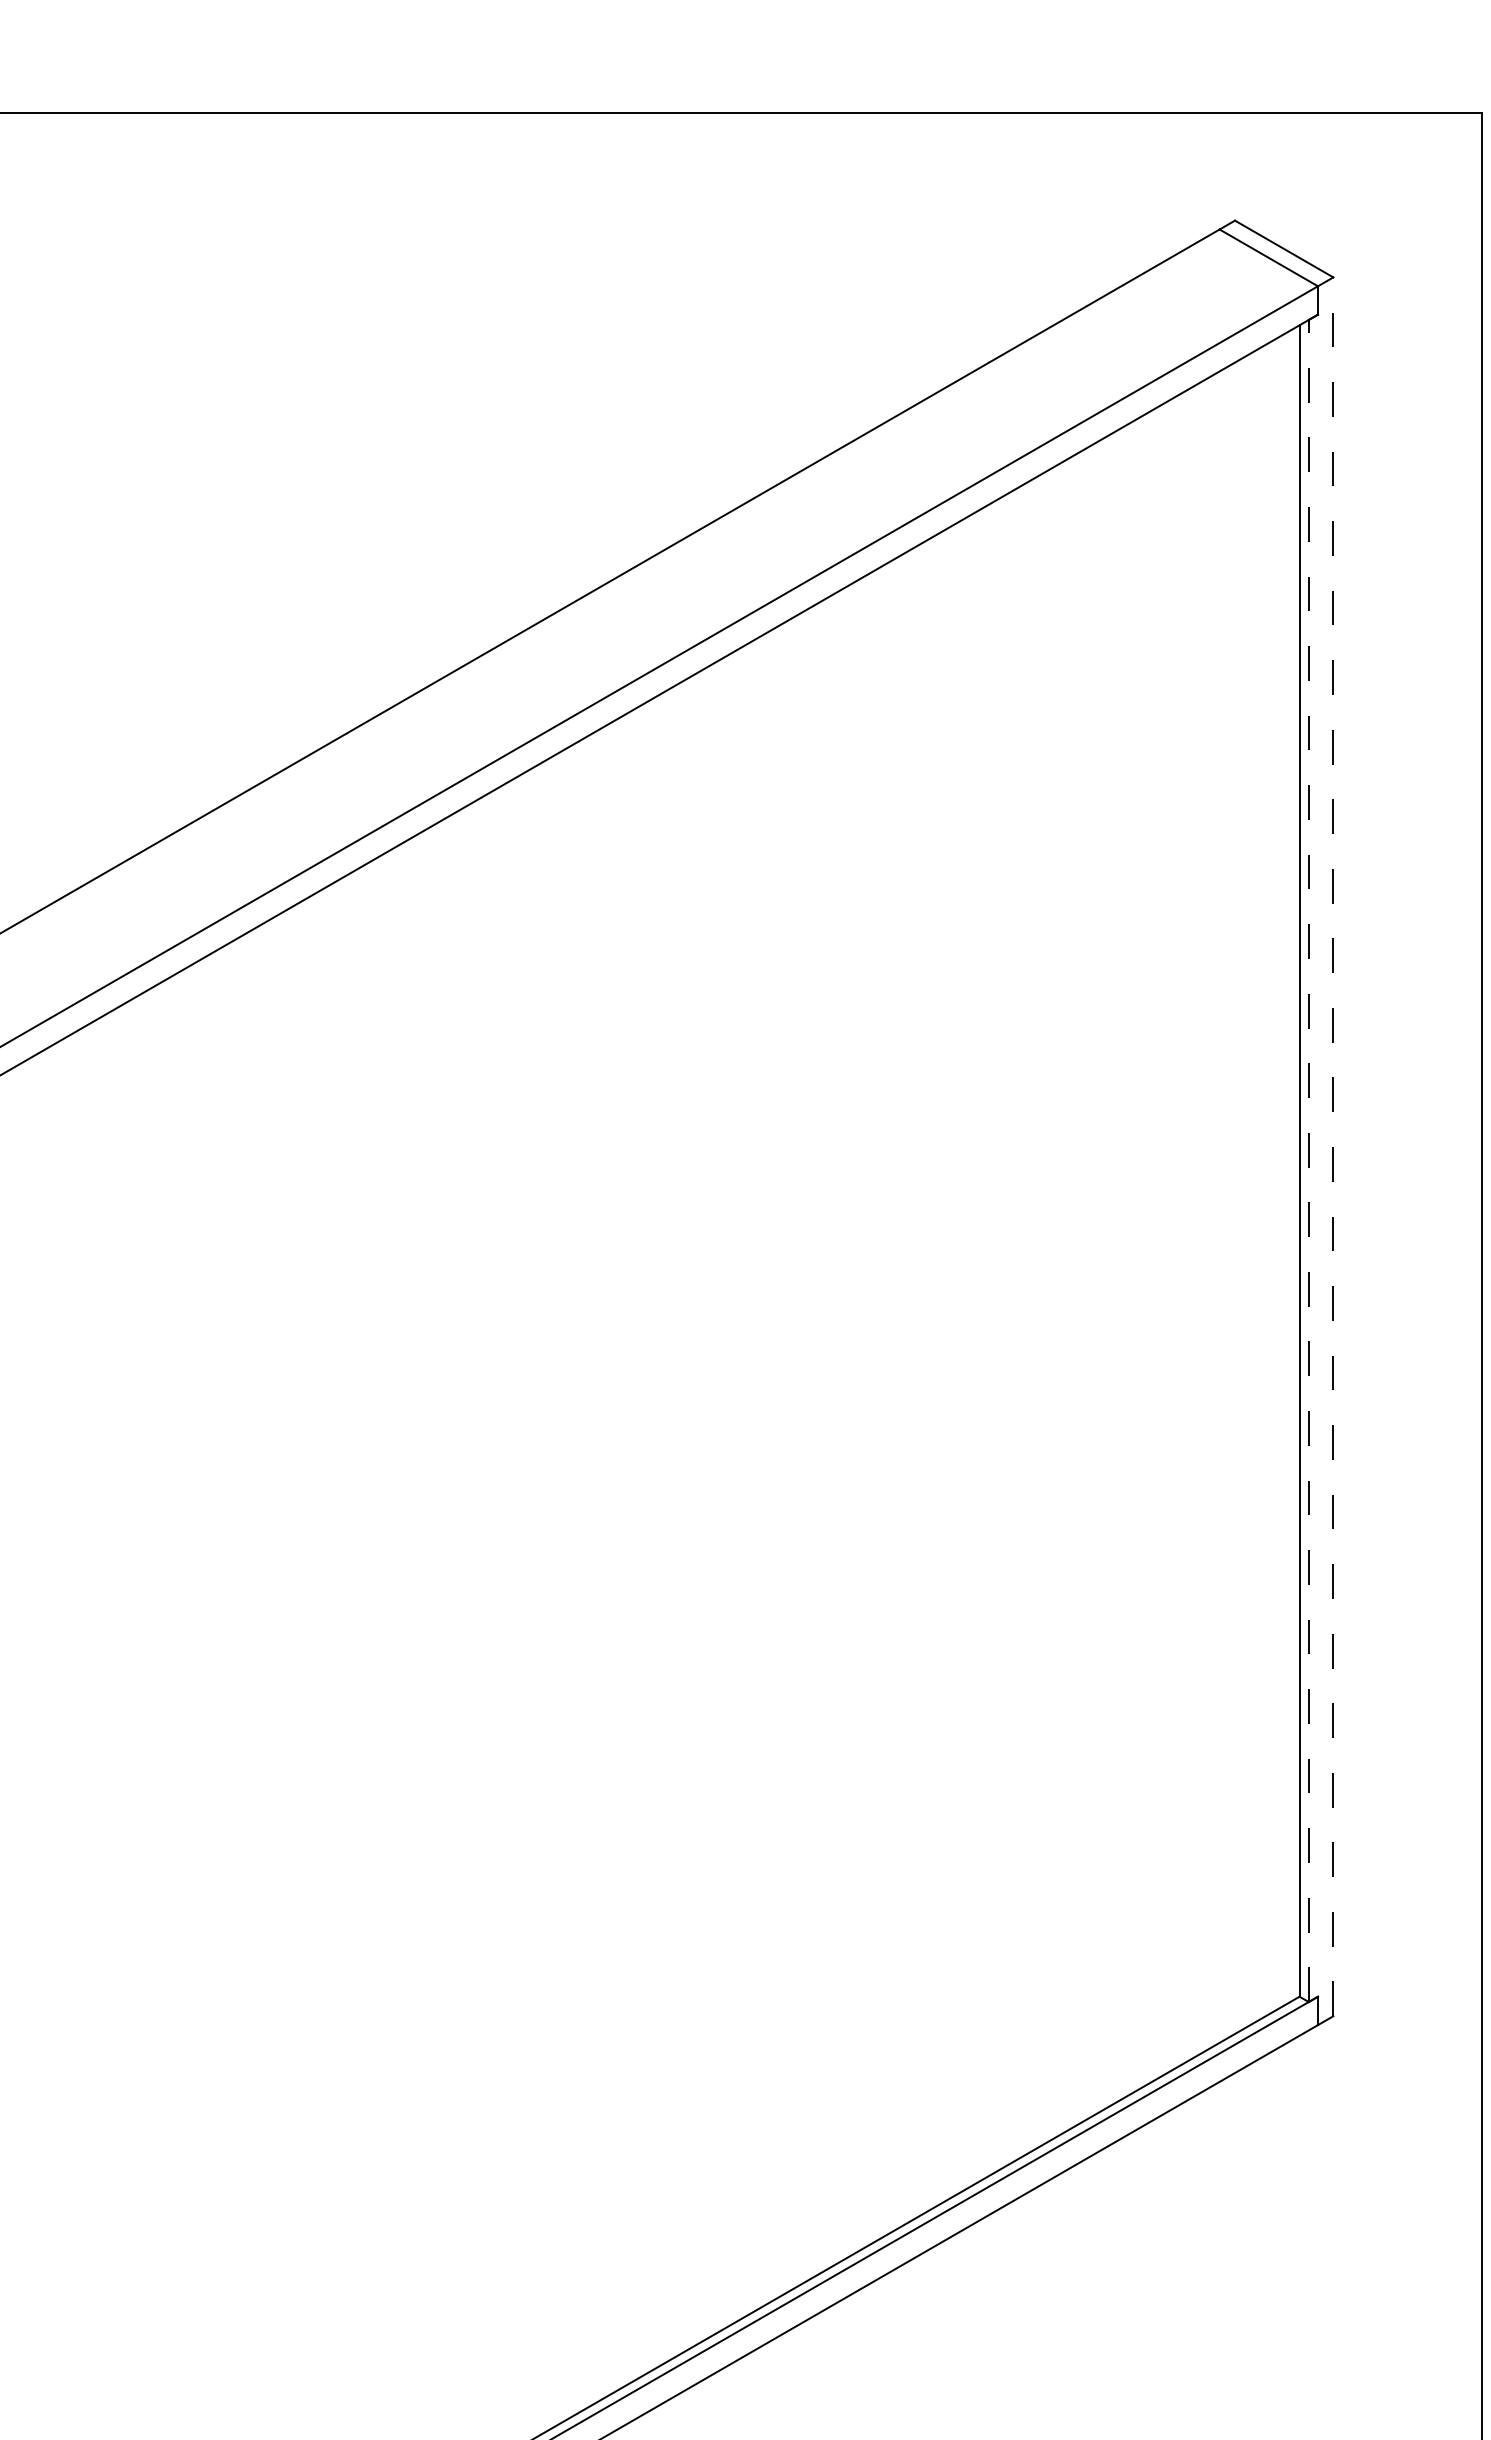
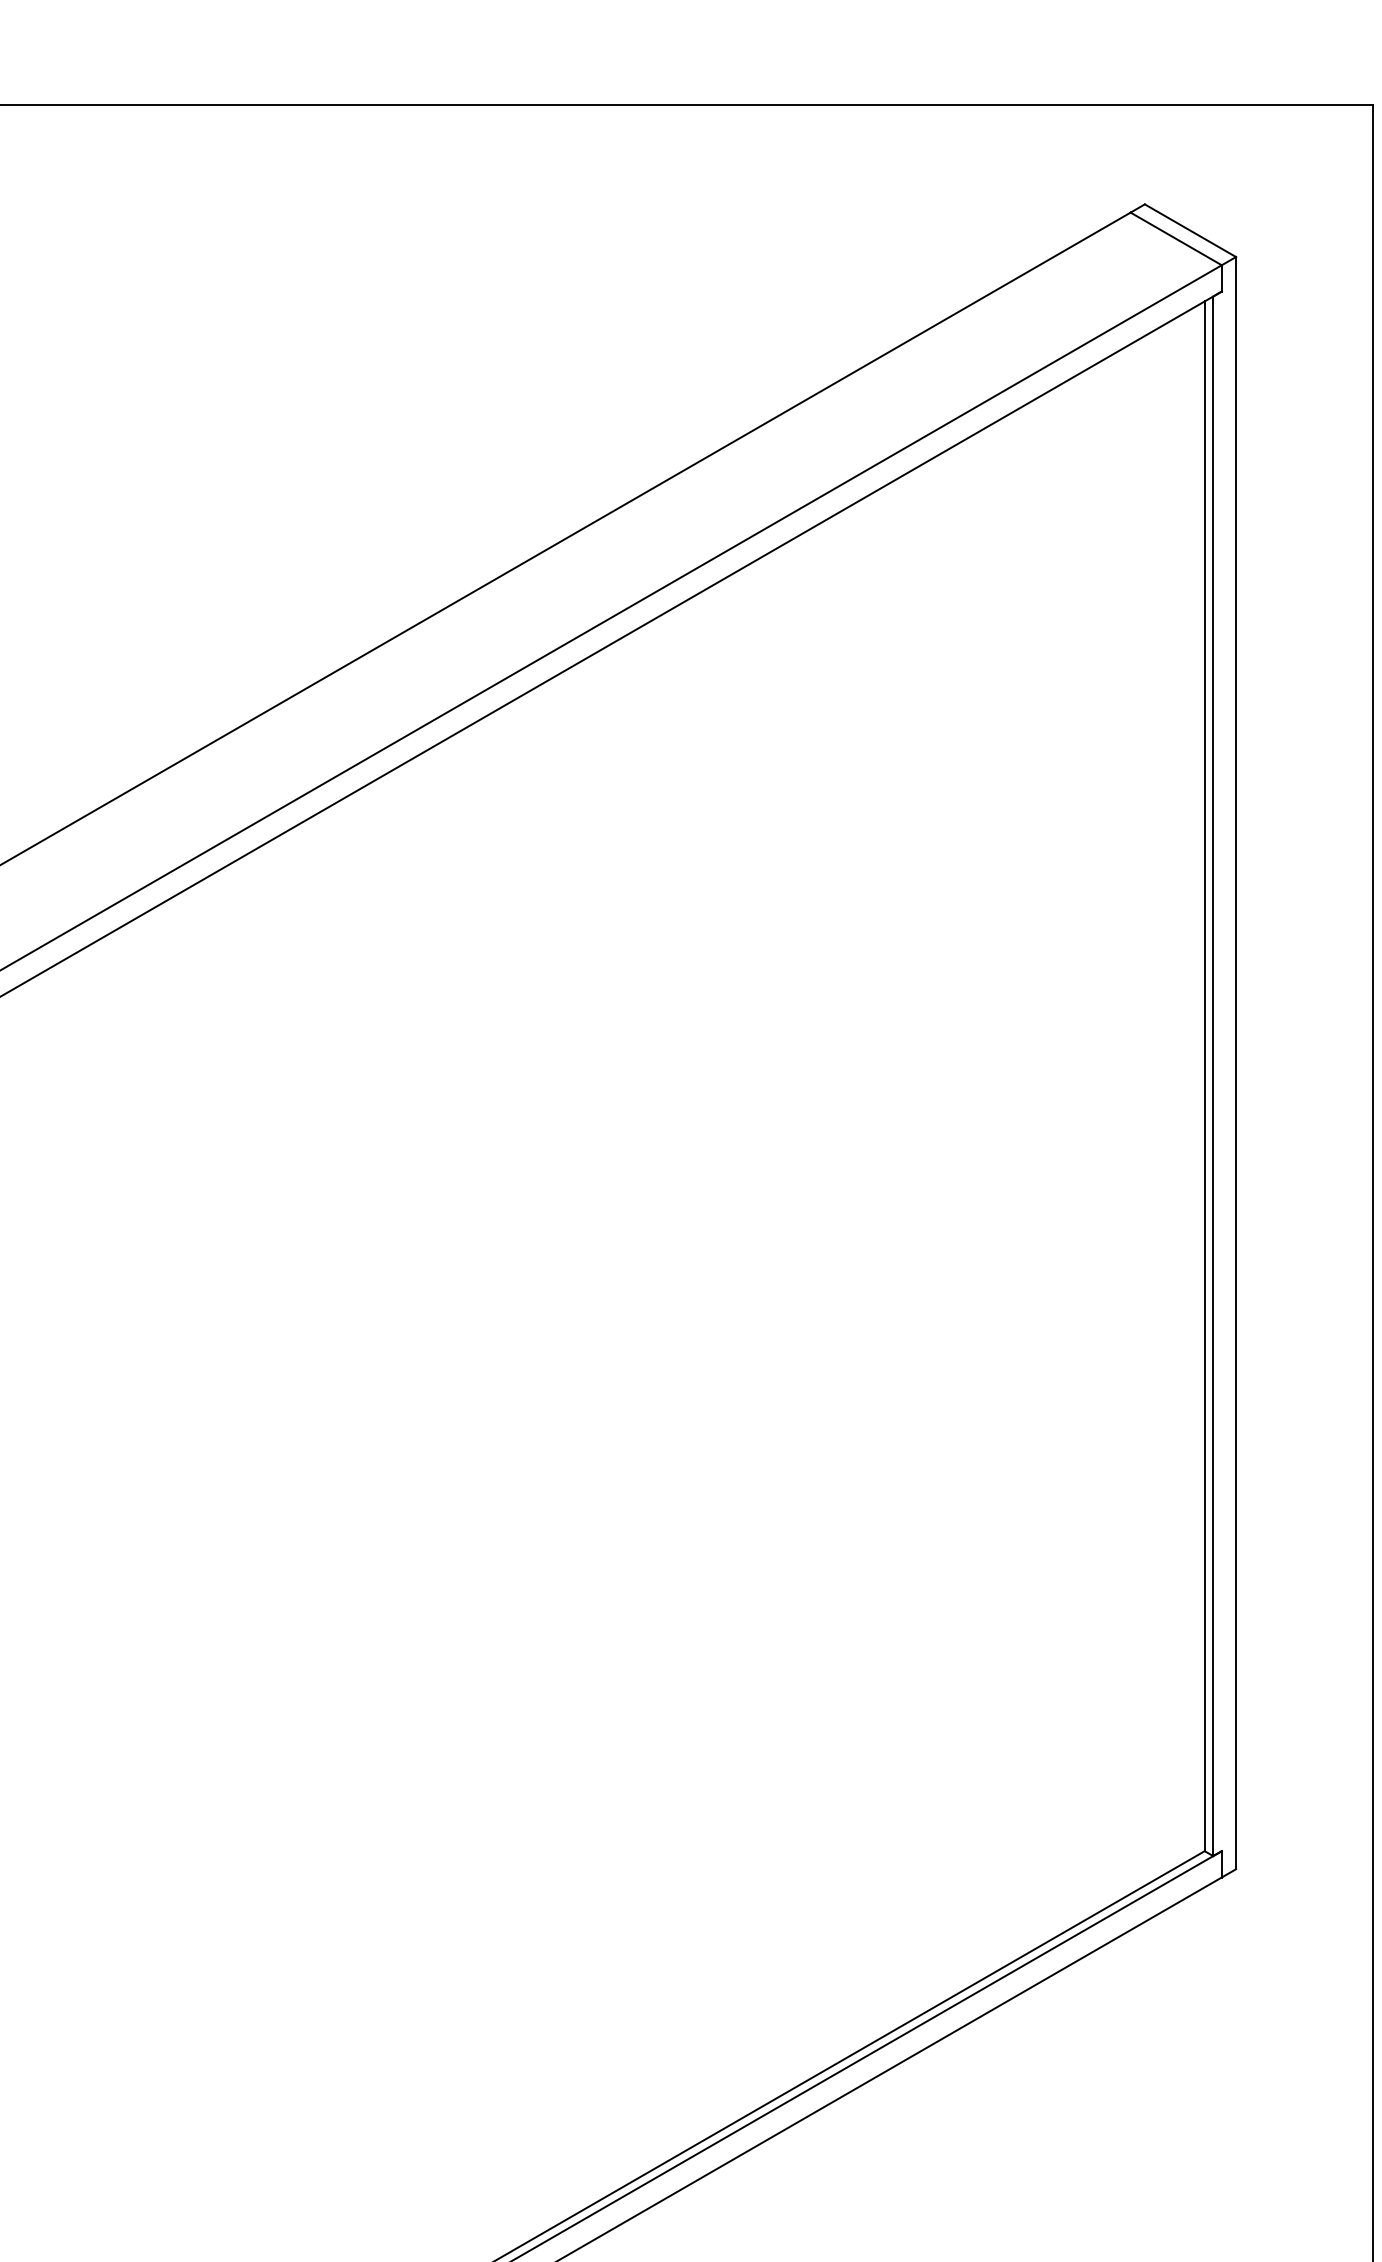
line: (1333, 1146) -> (1236, 1062), dashed -> solid
line: (1308, 1160) -> (1213, 1075), dashed -> solid

